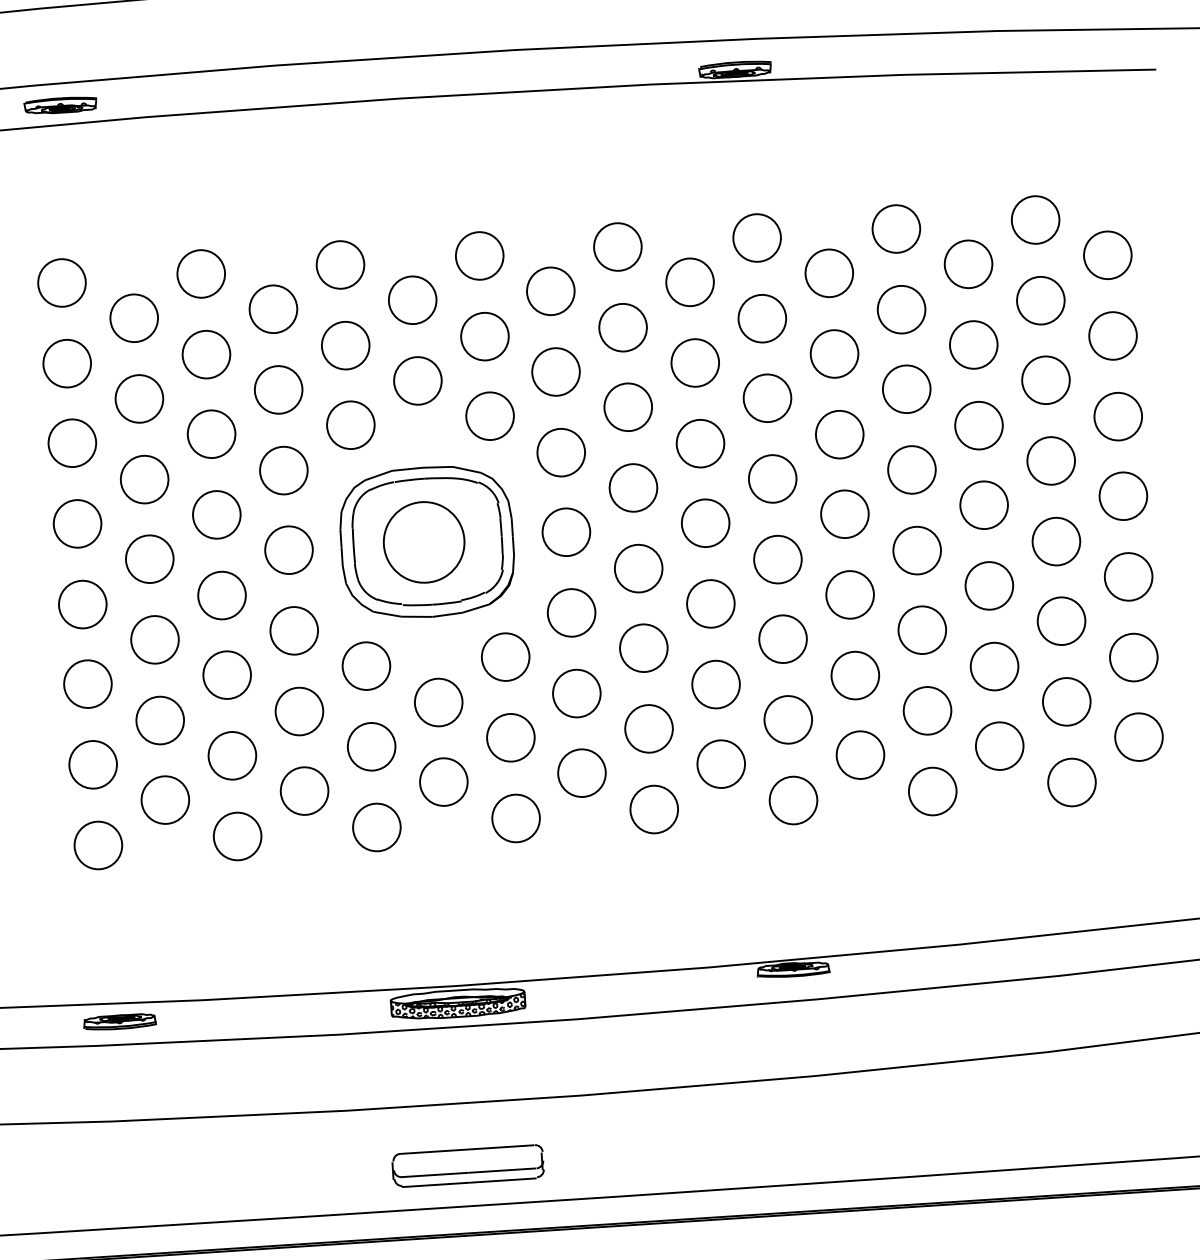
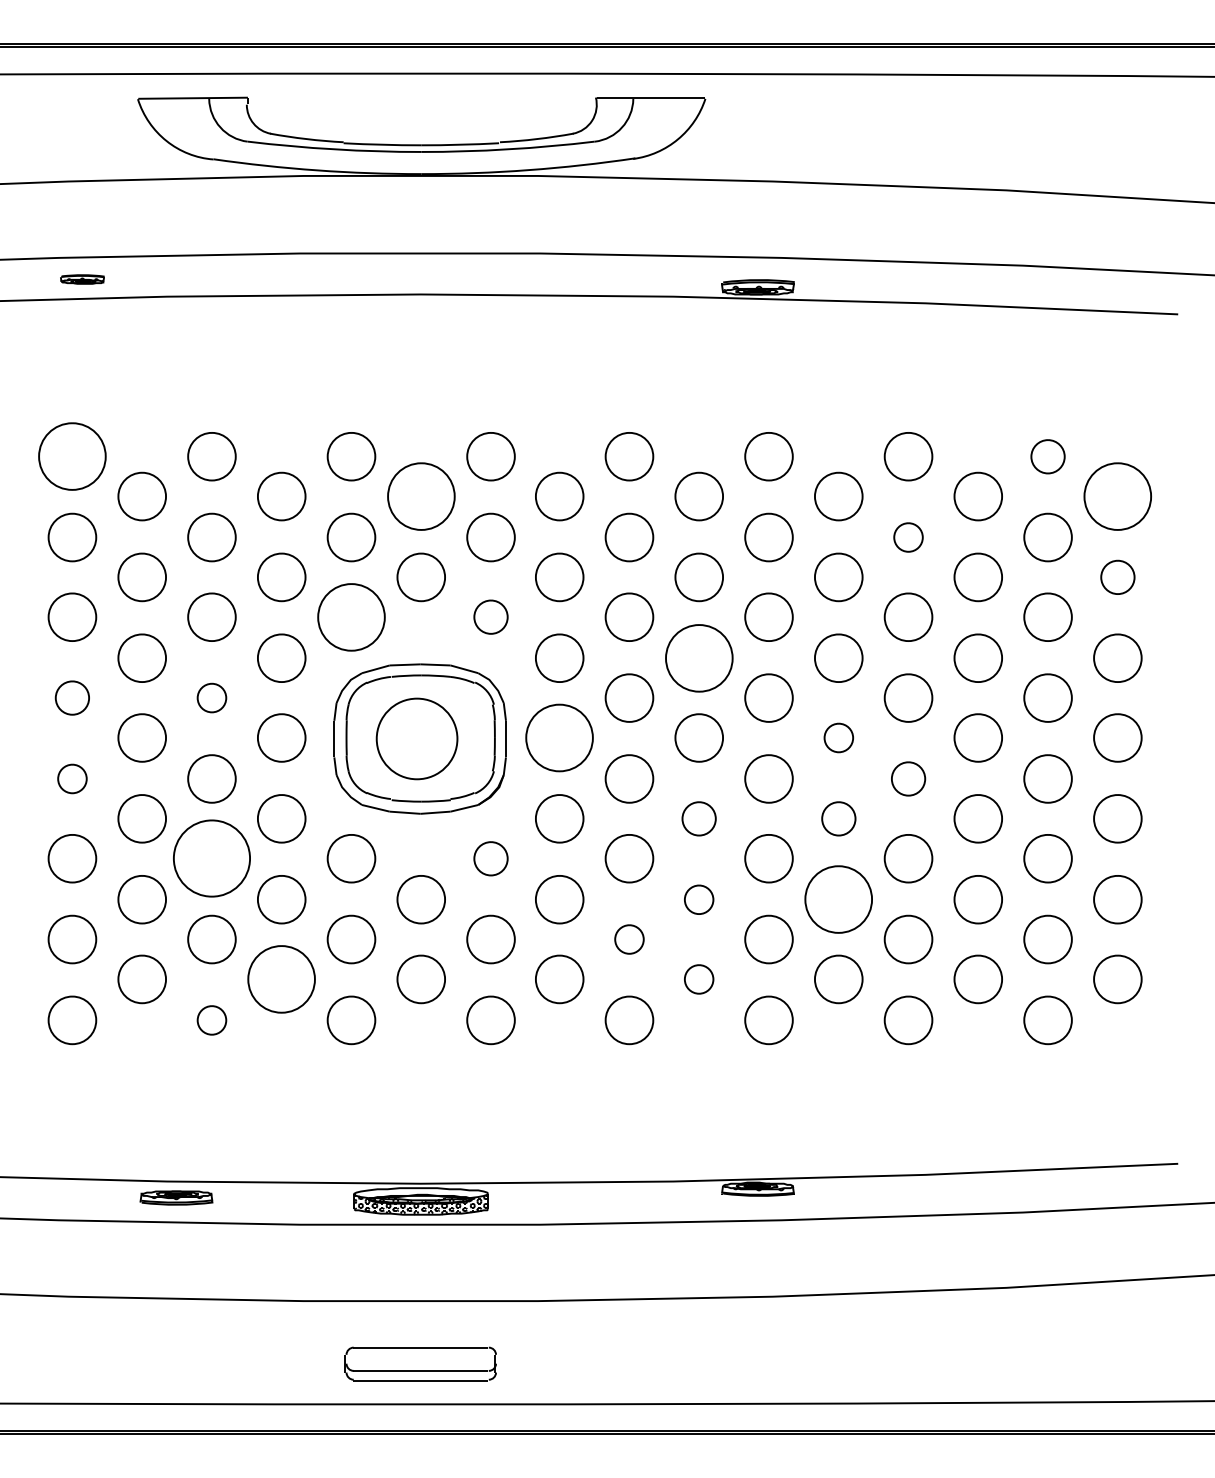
part: (60, 105) -> (82, 279), size x0.6
part: (1035, 219) -> (1047, 456), size x0.7
part: (1107, 255) -> (1117, 496), size x1.4
part: (62, 282) -> (72, 456), size x1.4
part: (411, 300) -> (420, 496), size x1.4
part: (901, 309) -> (908, 537), size x0.6
part: (1112, 336) -> (1117, 577), size x0.7
part: (489, 415) -> (490, 616), size x0.7
part: (350, 424) -> (351, 616), size x1.4
part: (699, 442) -> (698, 657), size x1.4
part: (844, 513) -> (838, 737), size x0.6
part: (216, 514) -> (211, 697), size x0.6
part: (77, 523) -> (72, 697), size x0.7
part: (566, 531) -> (559, 737), size x1.4
part: (917, 550) -> (908, 778), size x0.7
part: (849, 594) -> (838, 818), size x0.7
part: (710, 603) -> (698, 818), size x0.7
part: (82, 604) -> (72, 778), size x0.6
part: (505, 656) -> (490, 858), size x0.7
part: (226, 674) -> (211, 858), size x1.6
part: (855, 675) -> (838, 899), size x1.4
part: (715, 684) -> (698, 899), size x0.6
part: (649, 728) -> (629, 939), size x0.6
part: (720, 764) -> (698, 979), size x0.6
part: (304, 791) -> (281, 979), size x1.4
part: (237, 836) -> (211, 1020), size x0.6
part: (119, 1021) -> (176, 1197), moved

